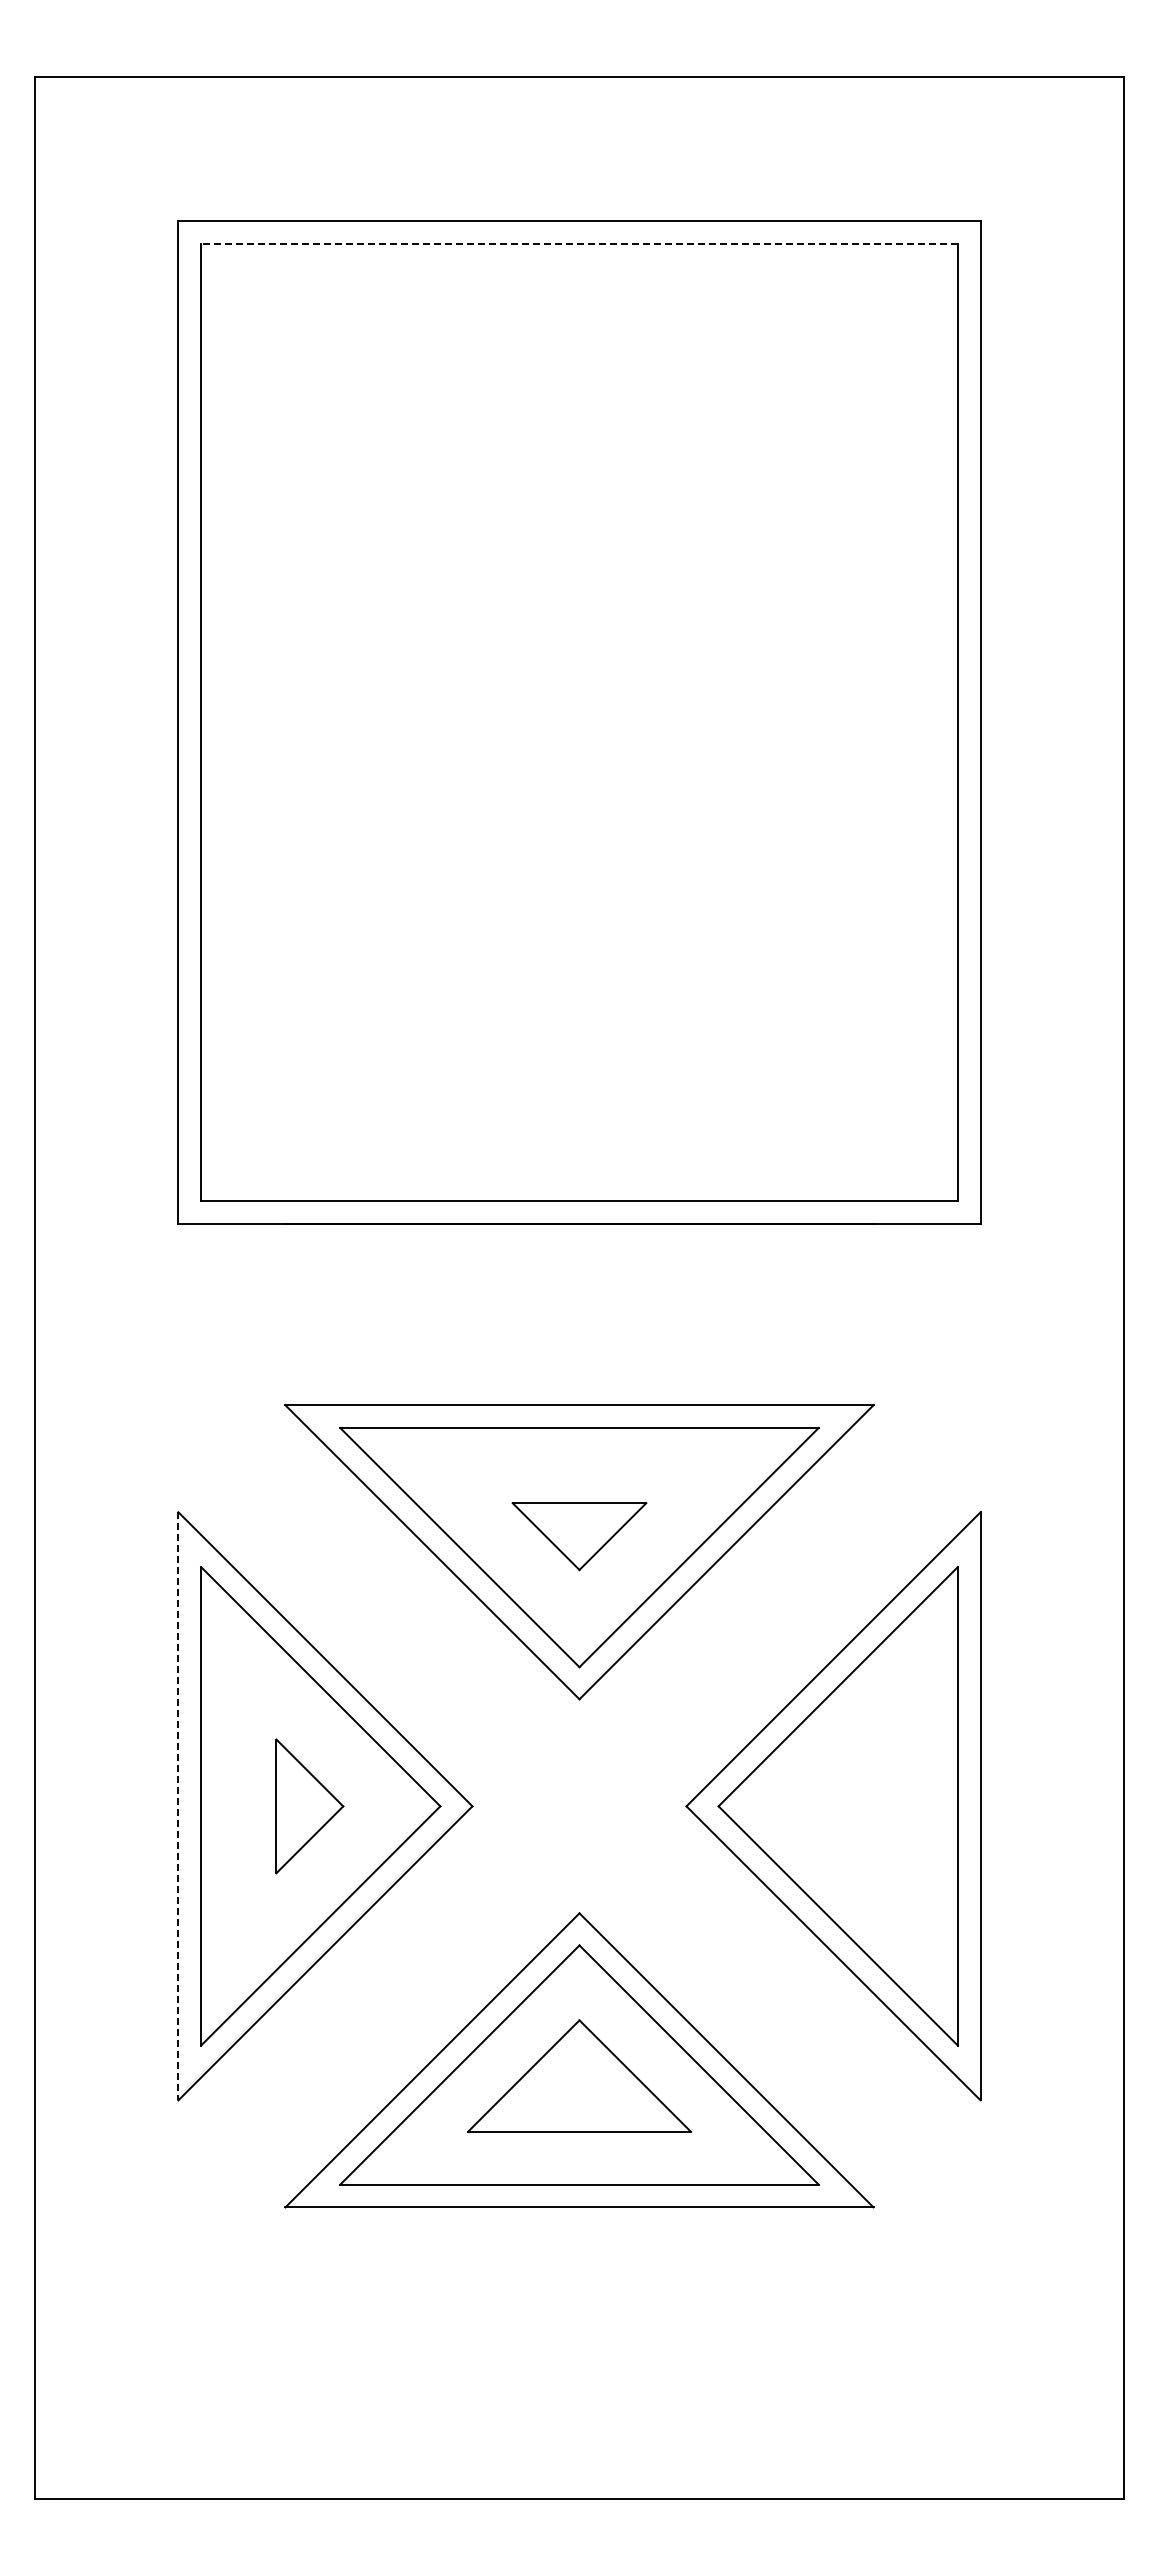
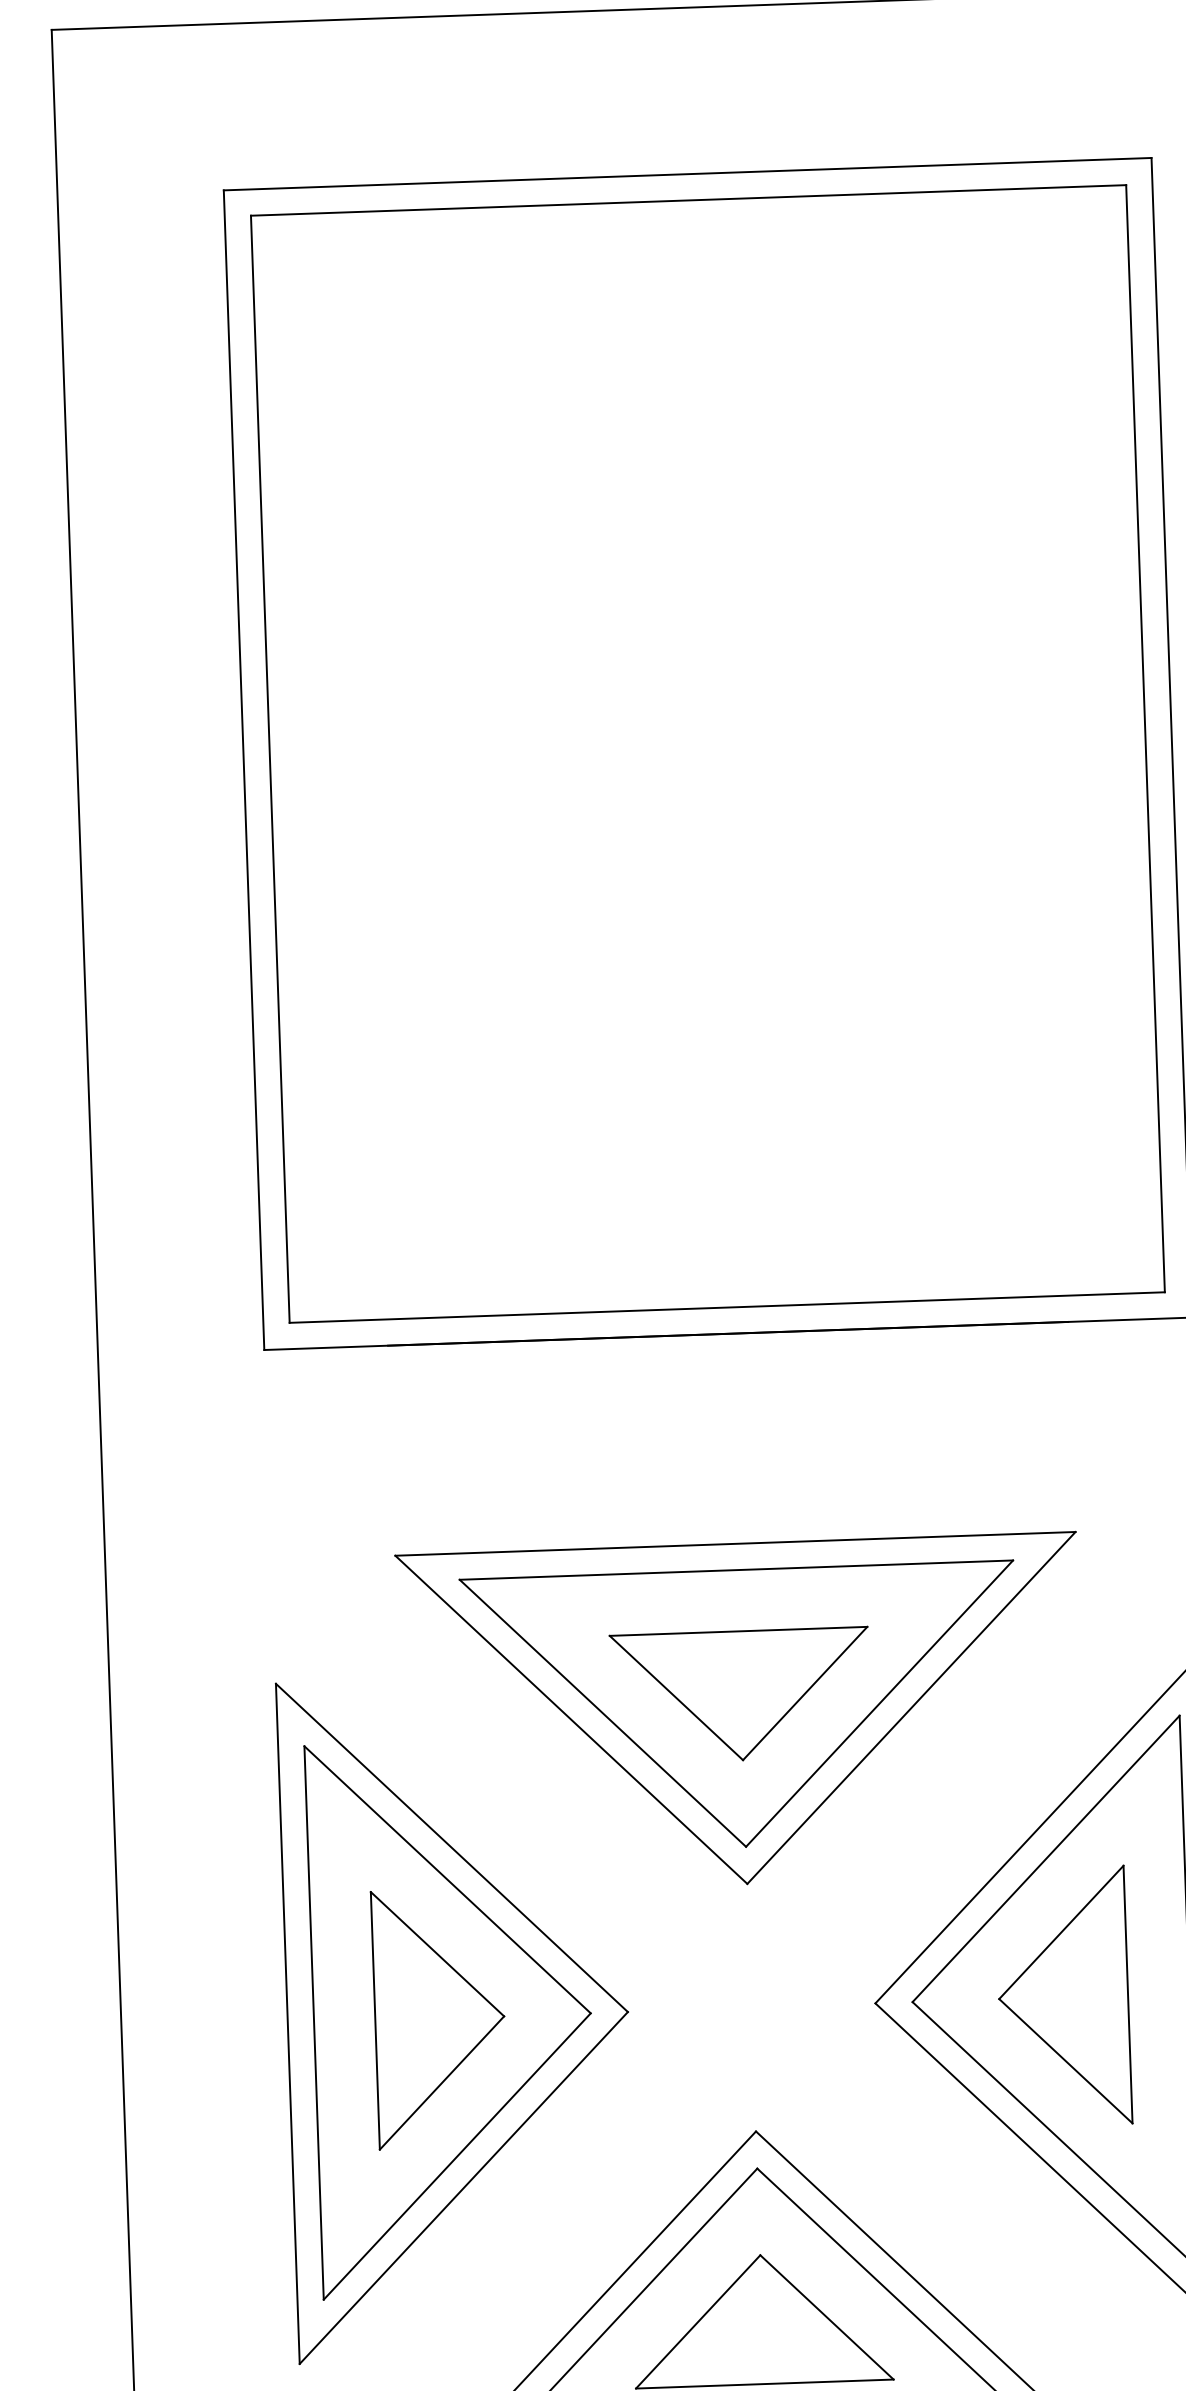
line: (579, 243) -> (688, 200), dashed -> solid
part: (579, 1536) -> (740, 1695), size x1.67
line: (178, 1806) -> (287, 2024), dashed -> solid
part: (309, 1806) -> (439, 2018), size x1.67
part: (848, 1806) -> (1062, 1997), added

